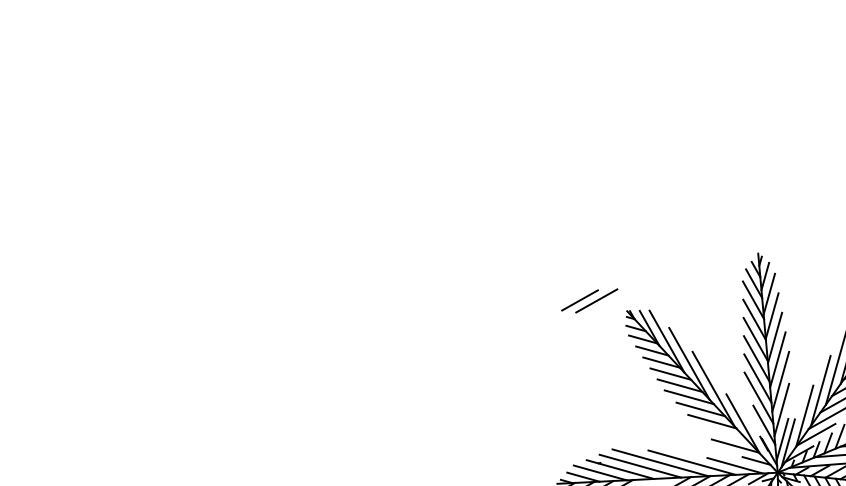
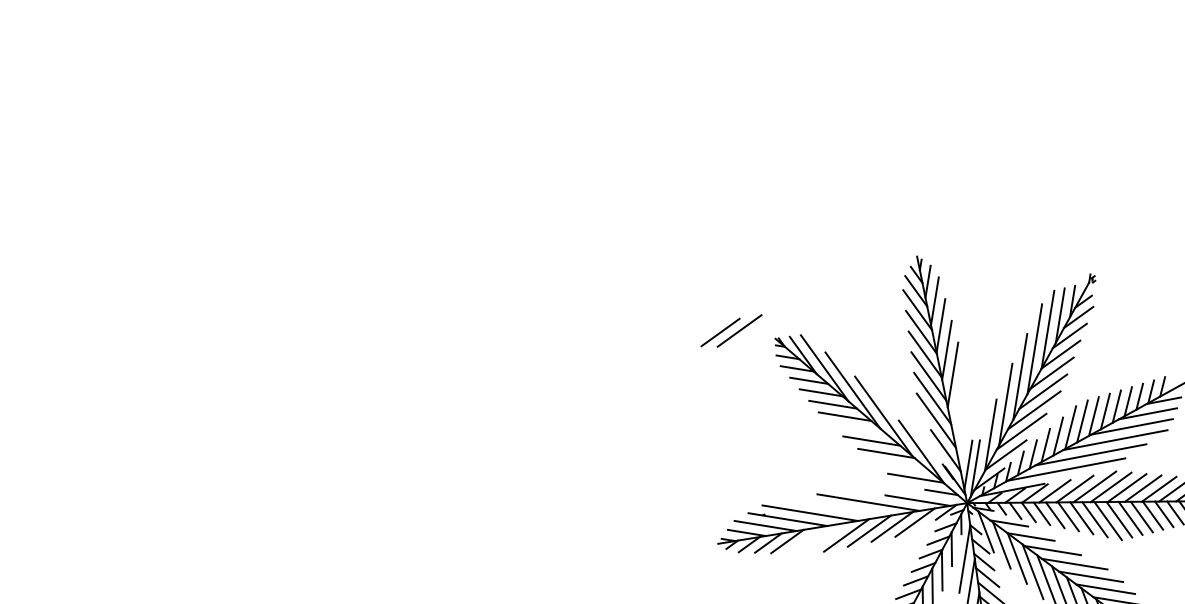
line: (780, 381) -> (958, 399), removed
line: (688, 397) -> (856, 428), removed
line: (781, 410) -> (963, 431), removed
line: (660, 462) -> (832, 506), removed

